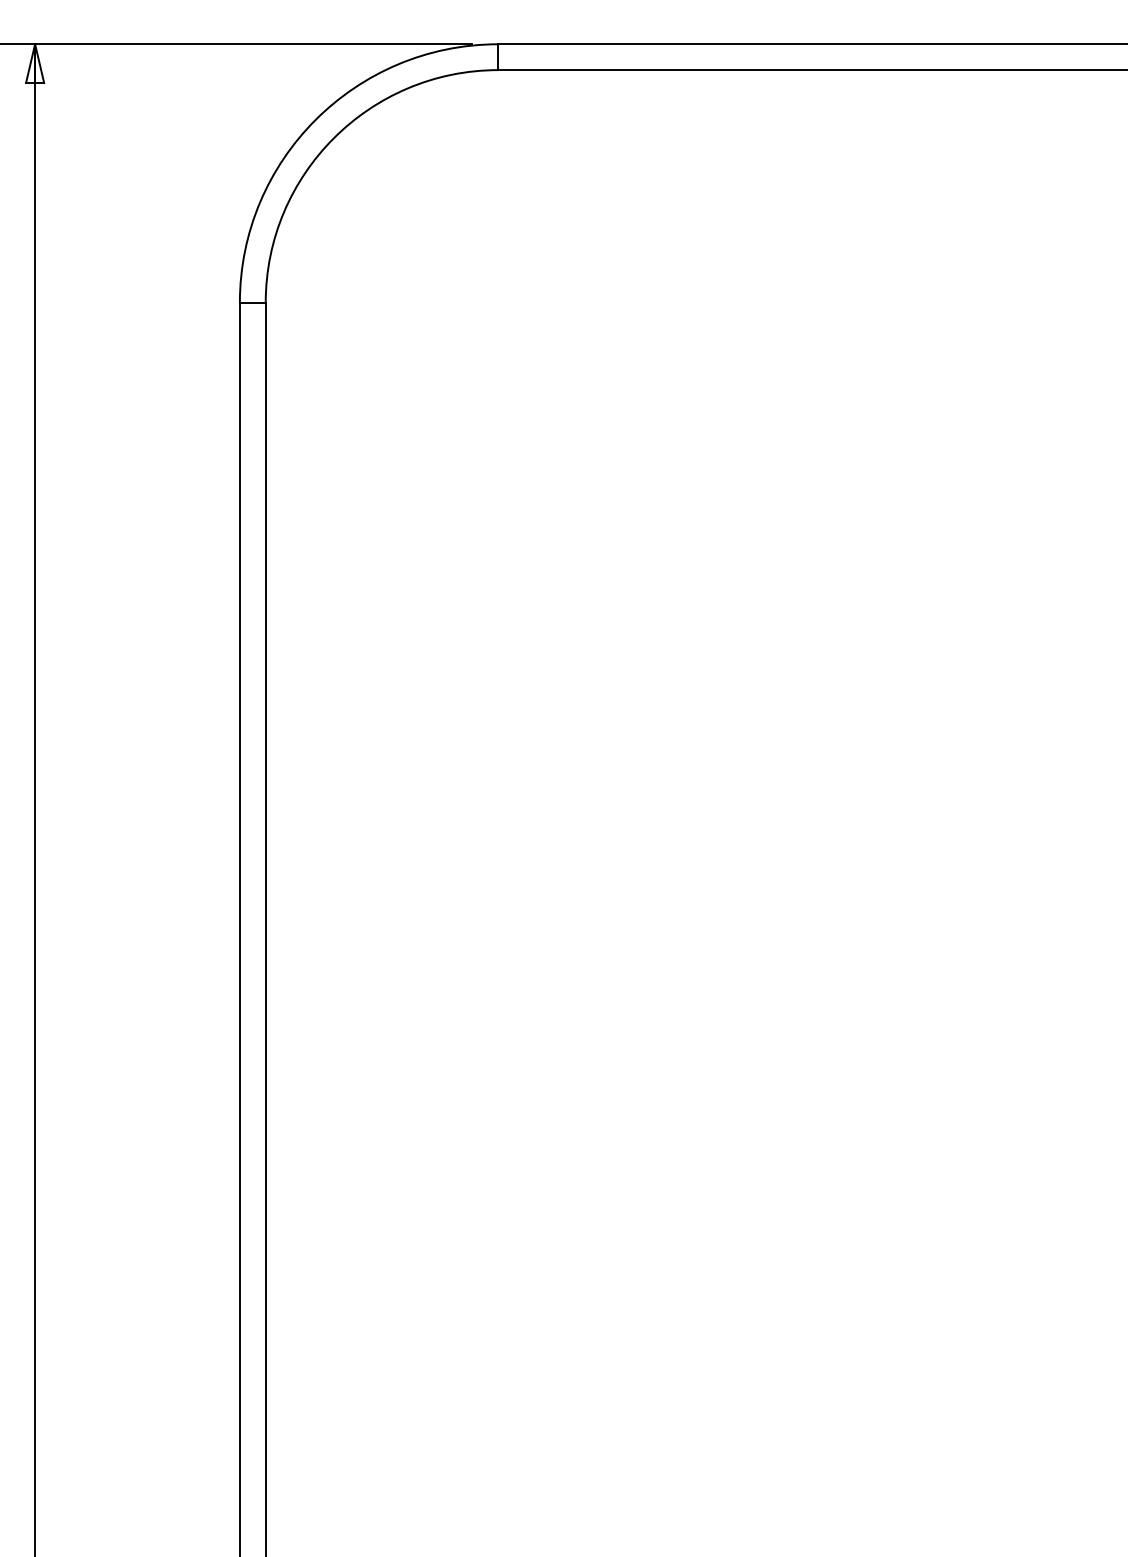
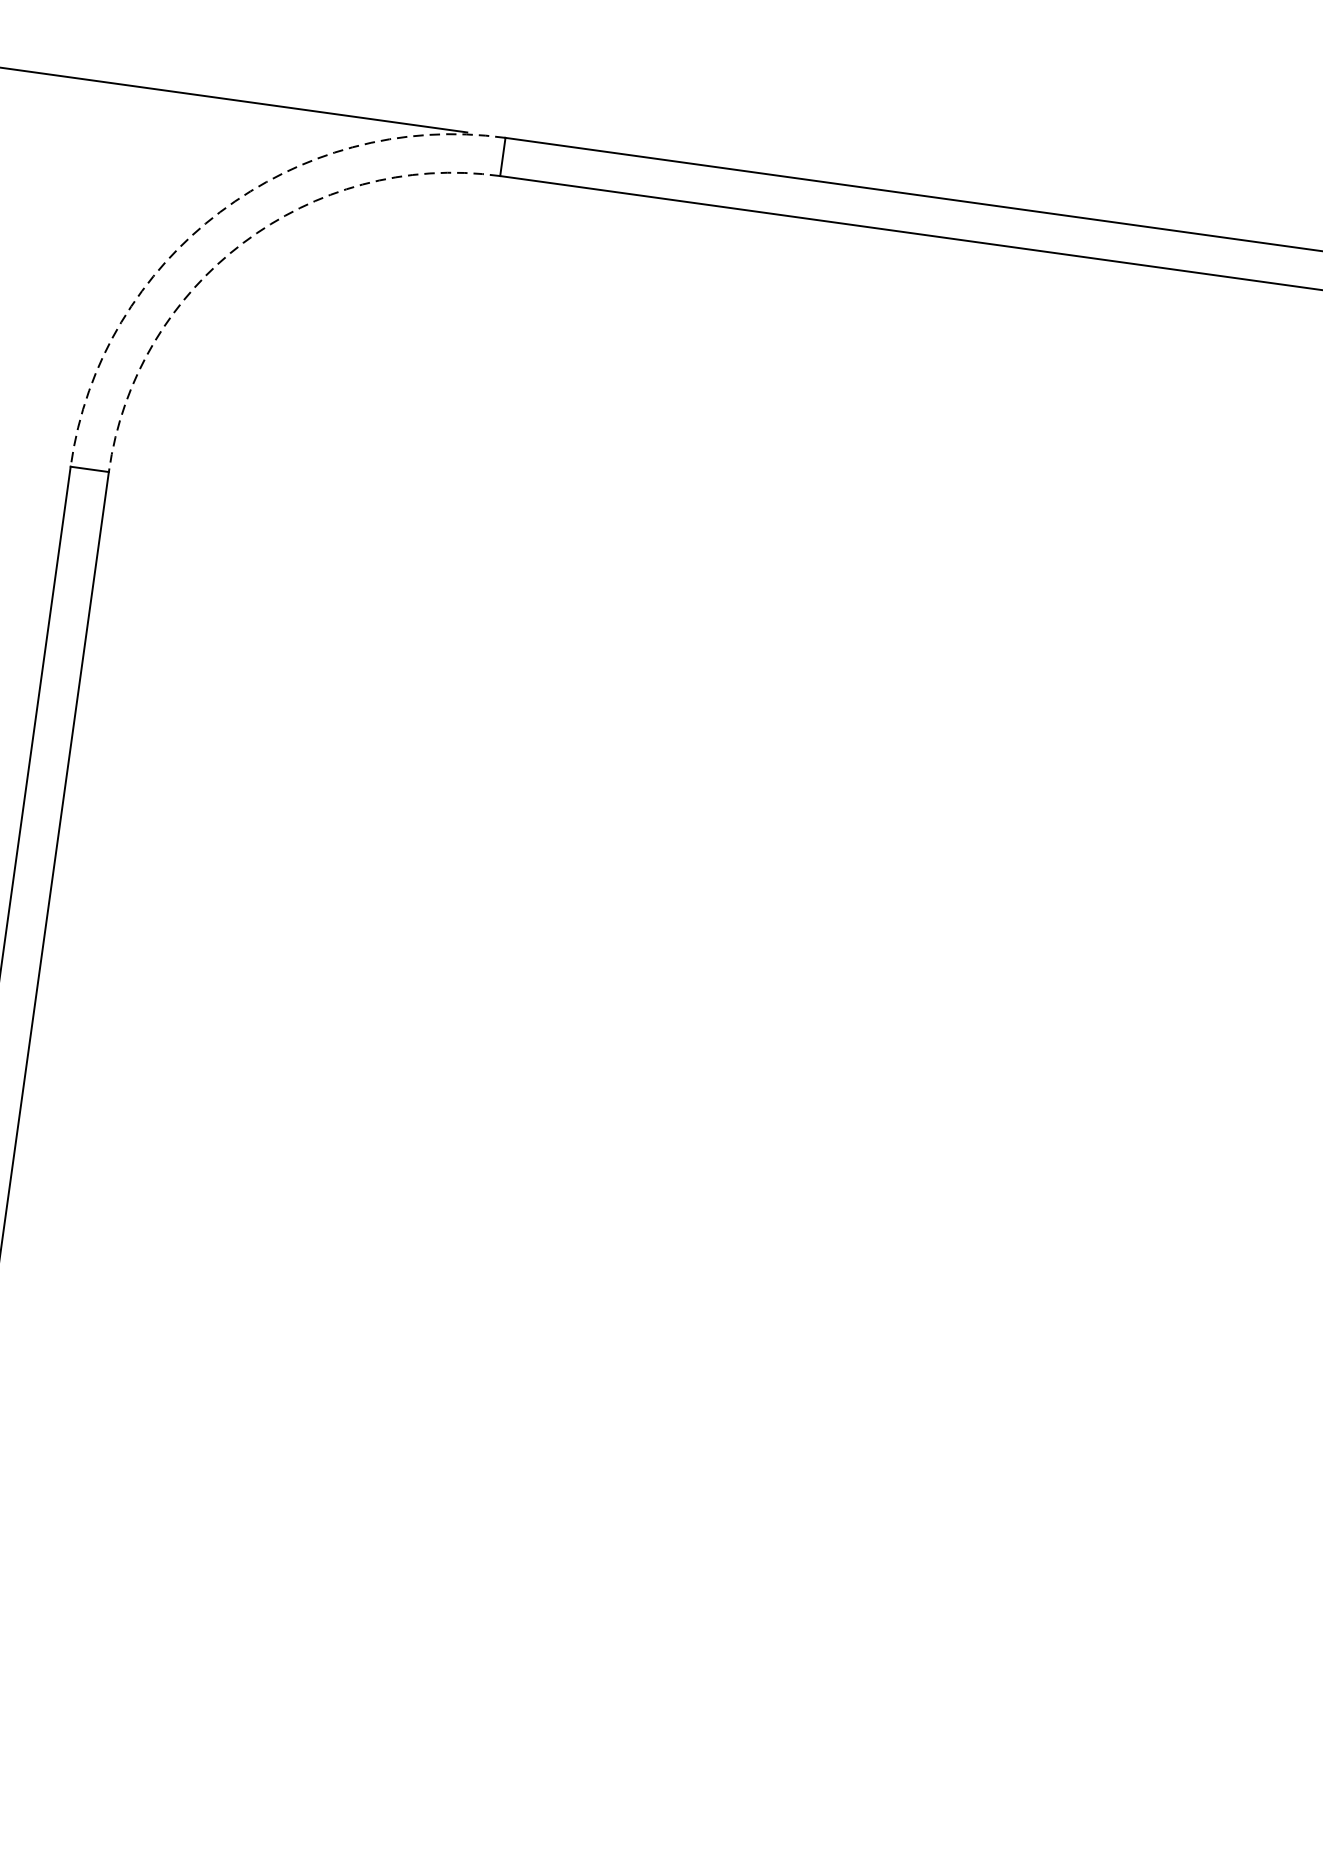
arc: (315, 119) -> (219, 211), solid -> dashed
arc: (333, 138) -> (242, 243), solid -> dashed

